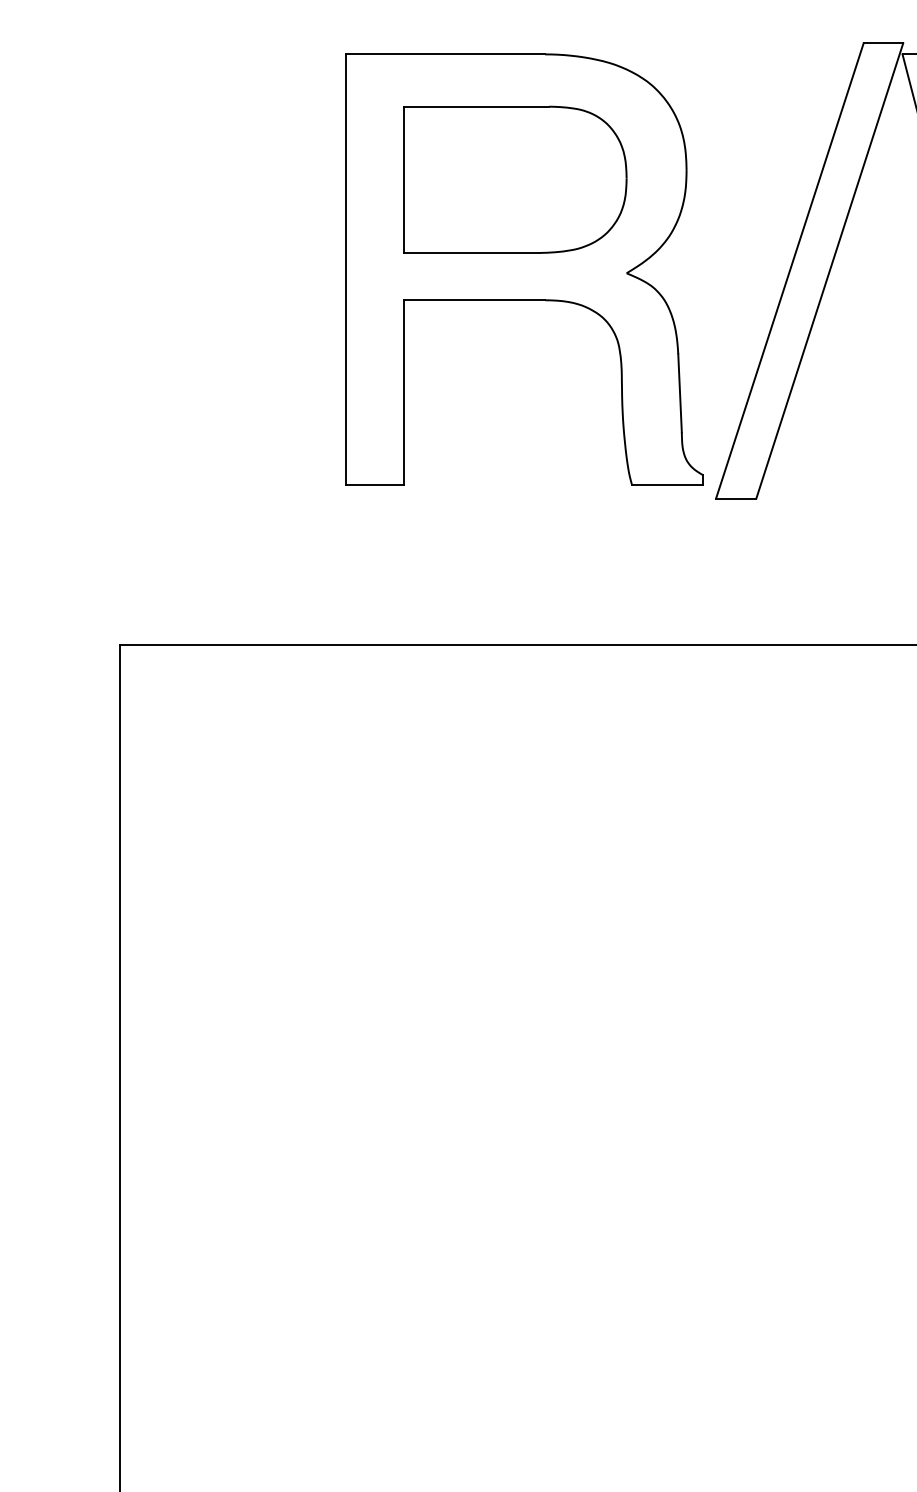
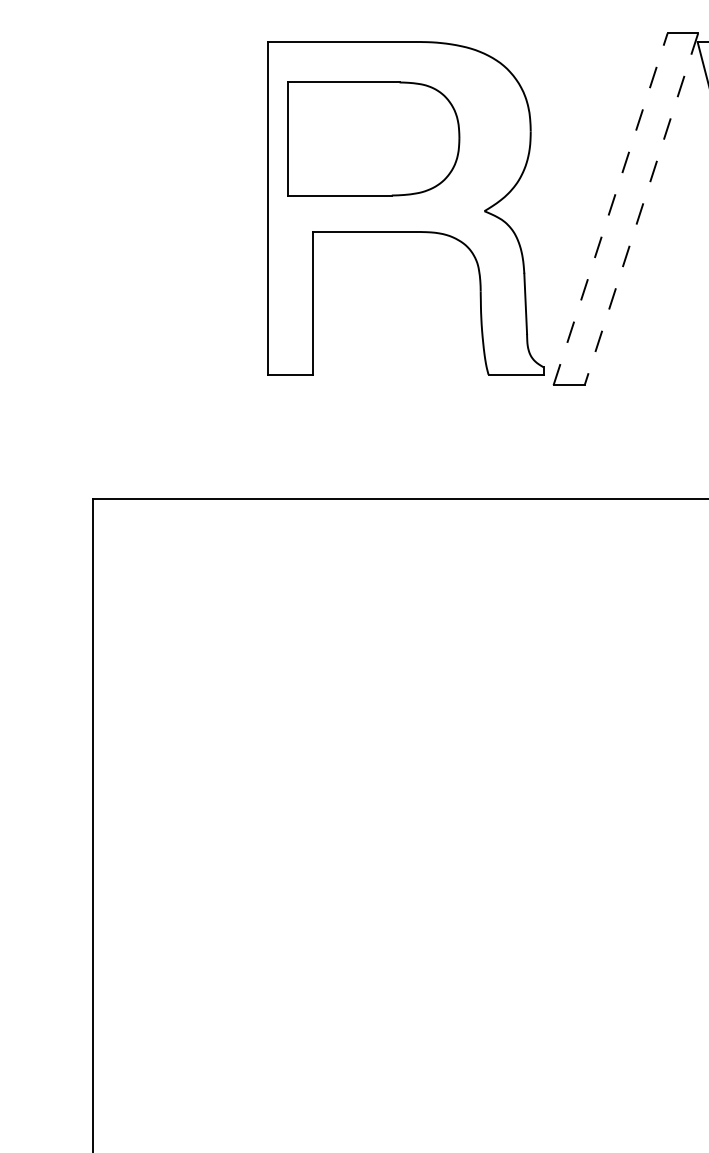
part: (515, 179) -> (373, 138), moved
line: (789, 271) -> (610, 209), solid -> dashed
line: (829, 271) -> (641, 209), solid -> dashed

